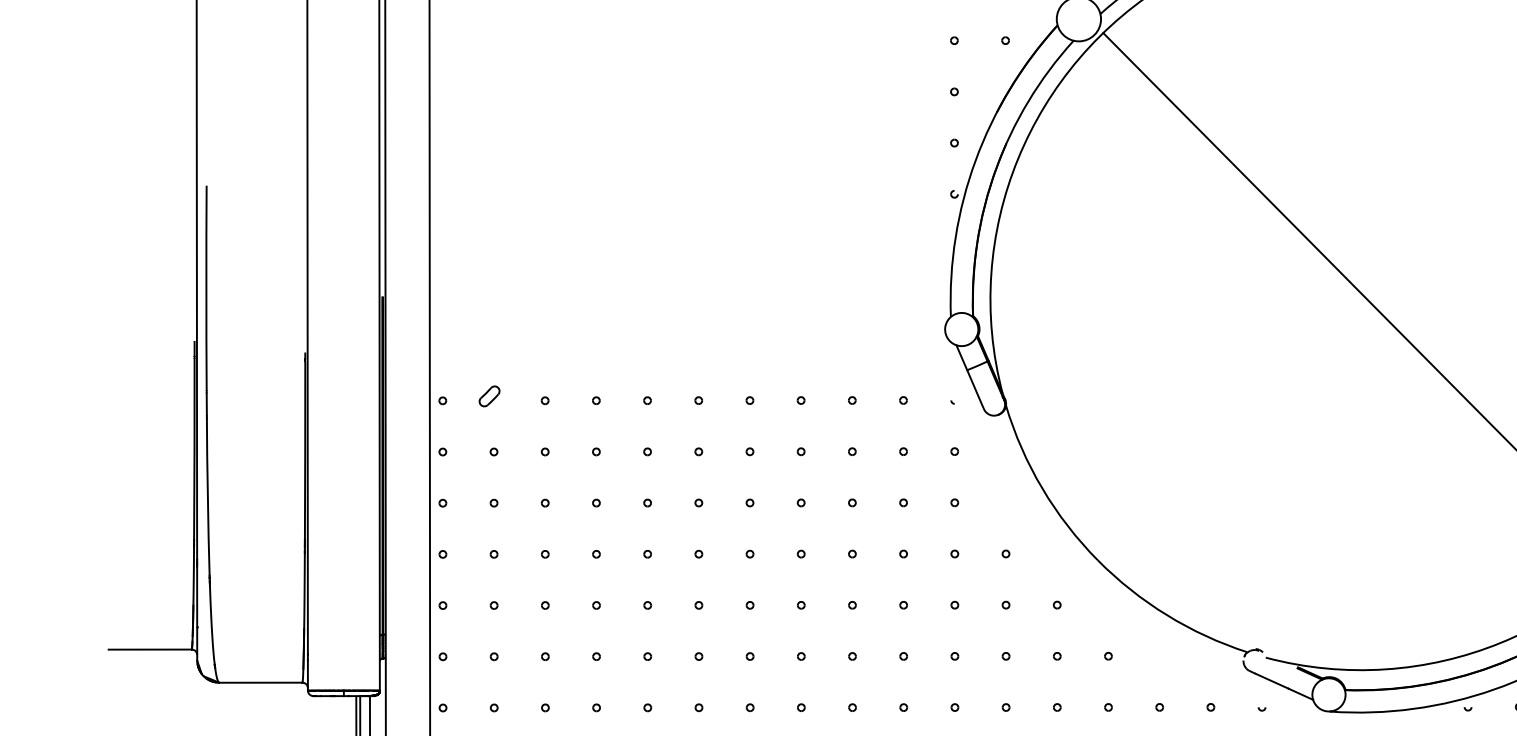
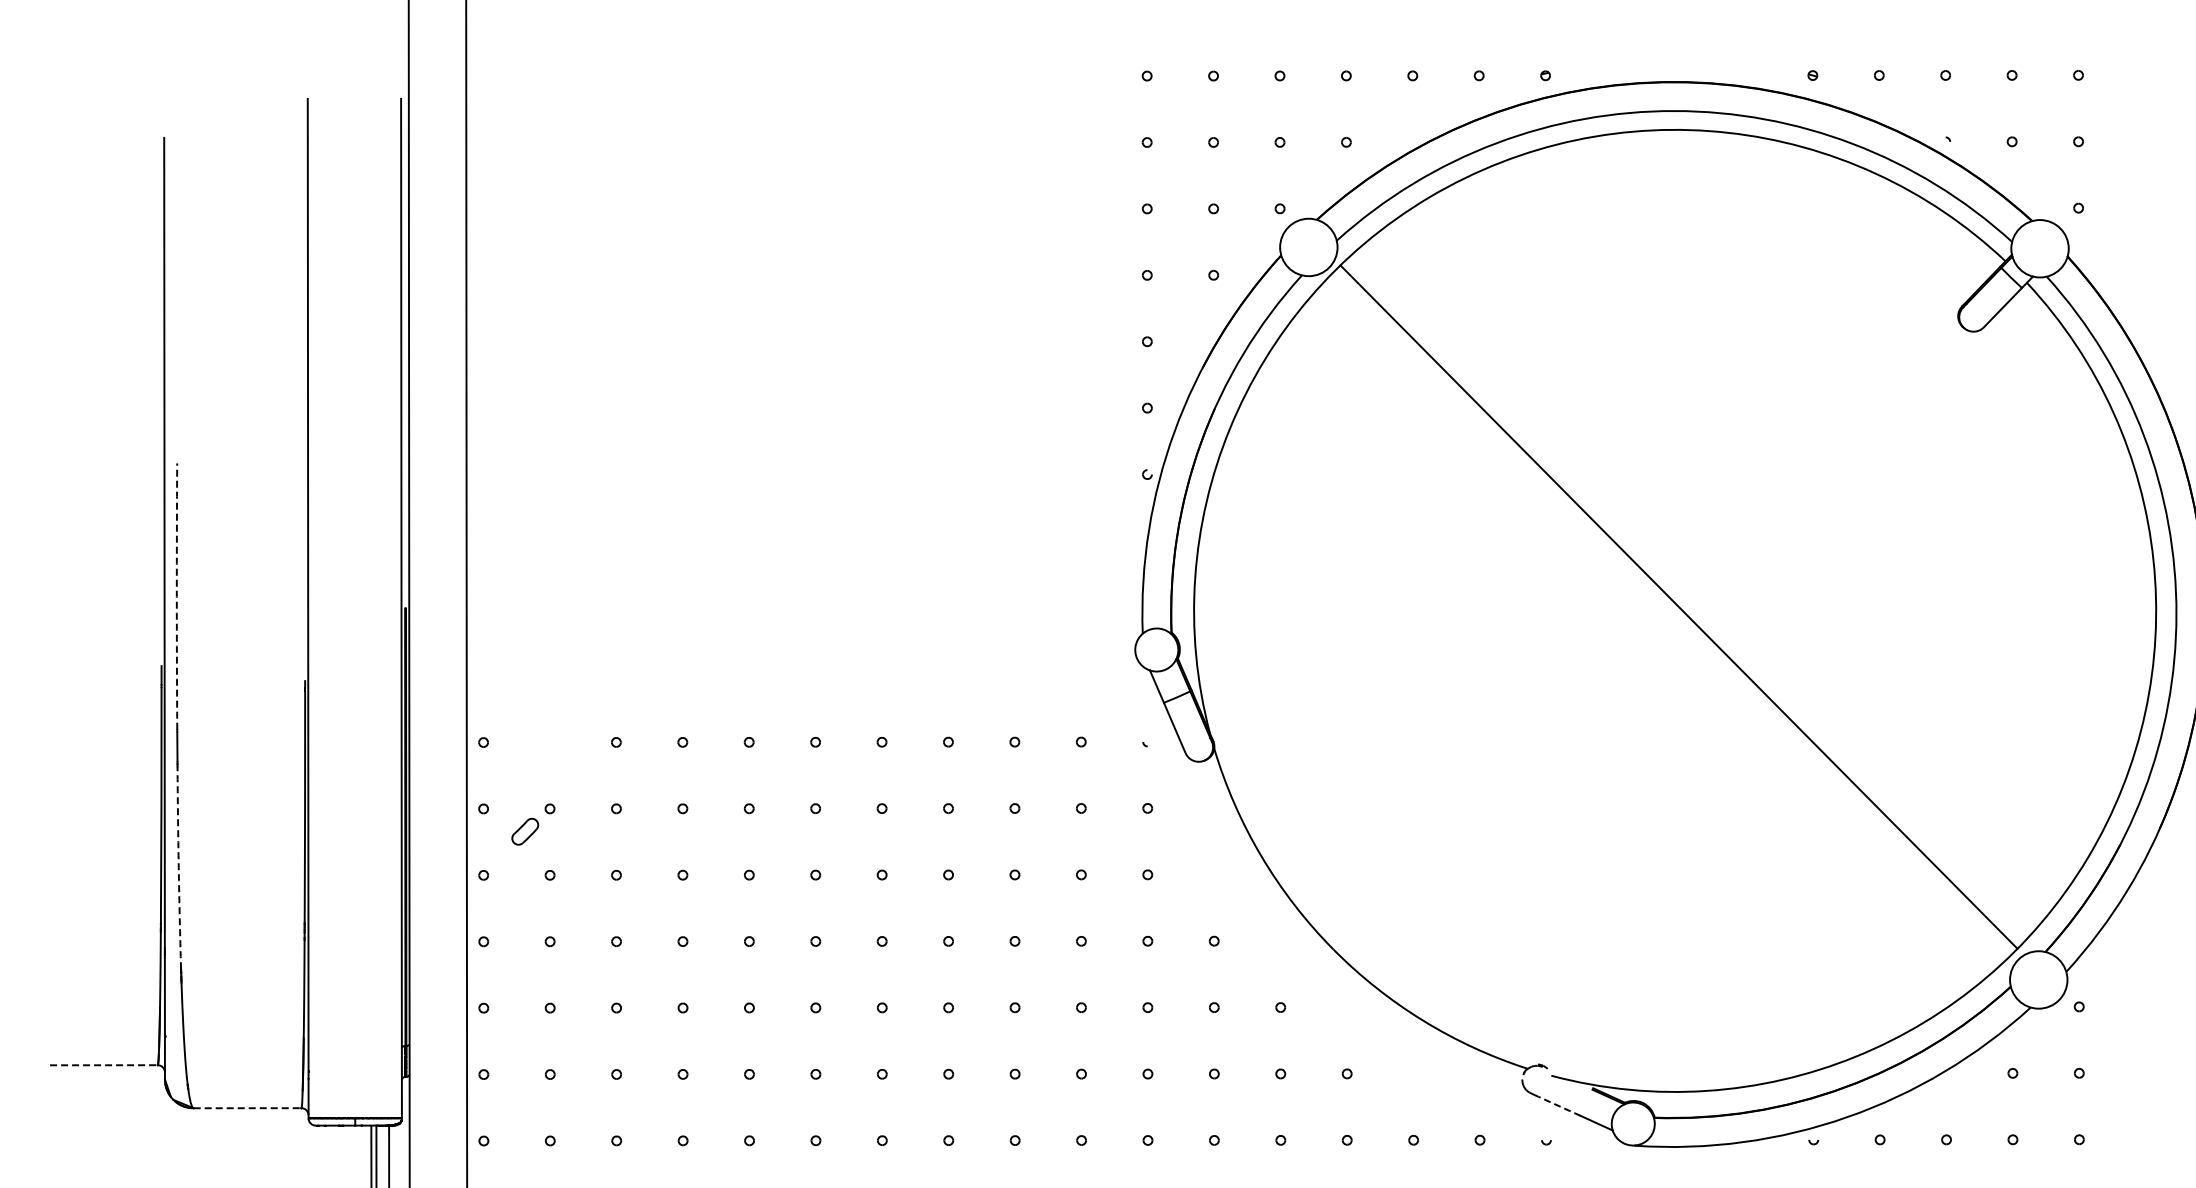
arc: (206, 288) -> (176, 596), solid -> dashed
part: (489, 396) -> (525, 831), moved
arc: (207, 497) -> (178, 867), solid -> dashed
line: (149, 649) -> (103, 1065), solid -> dashed
line: (1272, 681) -> (1559, 1106), solid -> dashed
line: (260, 682) -> (247, 1108), solid -> dashed

